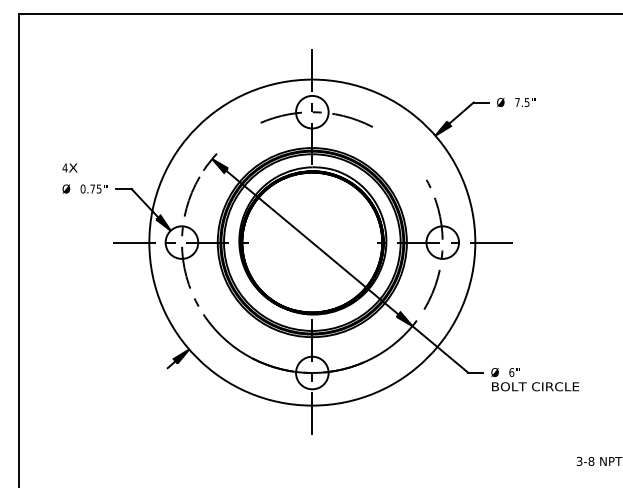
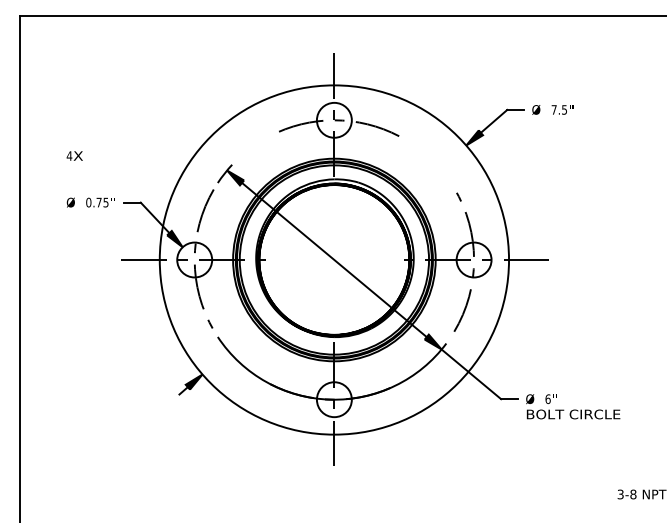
text: (69, 167) -> (74, 155), moved

